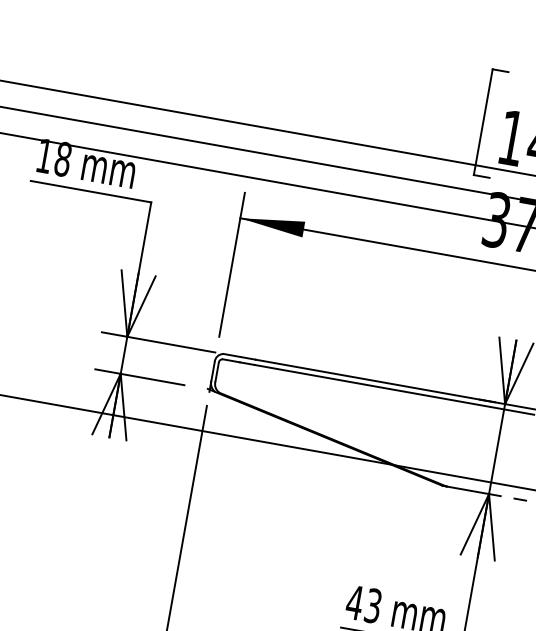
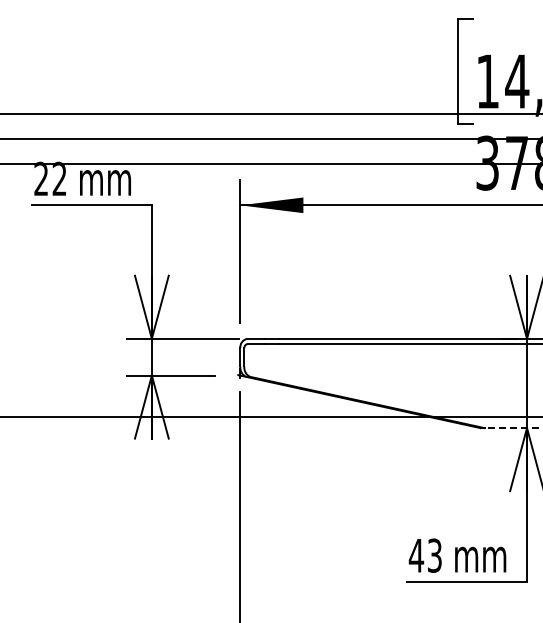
text: (54, 157) -> (50, 178), 18 -> 22
line: (473, 491) -> (511, 428), solid -> dashed

